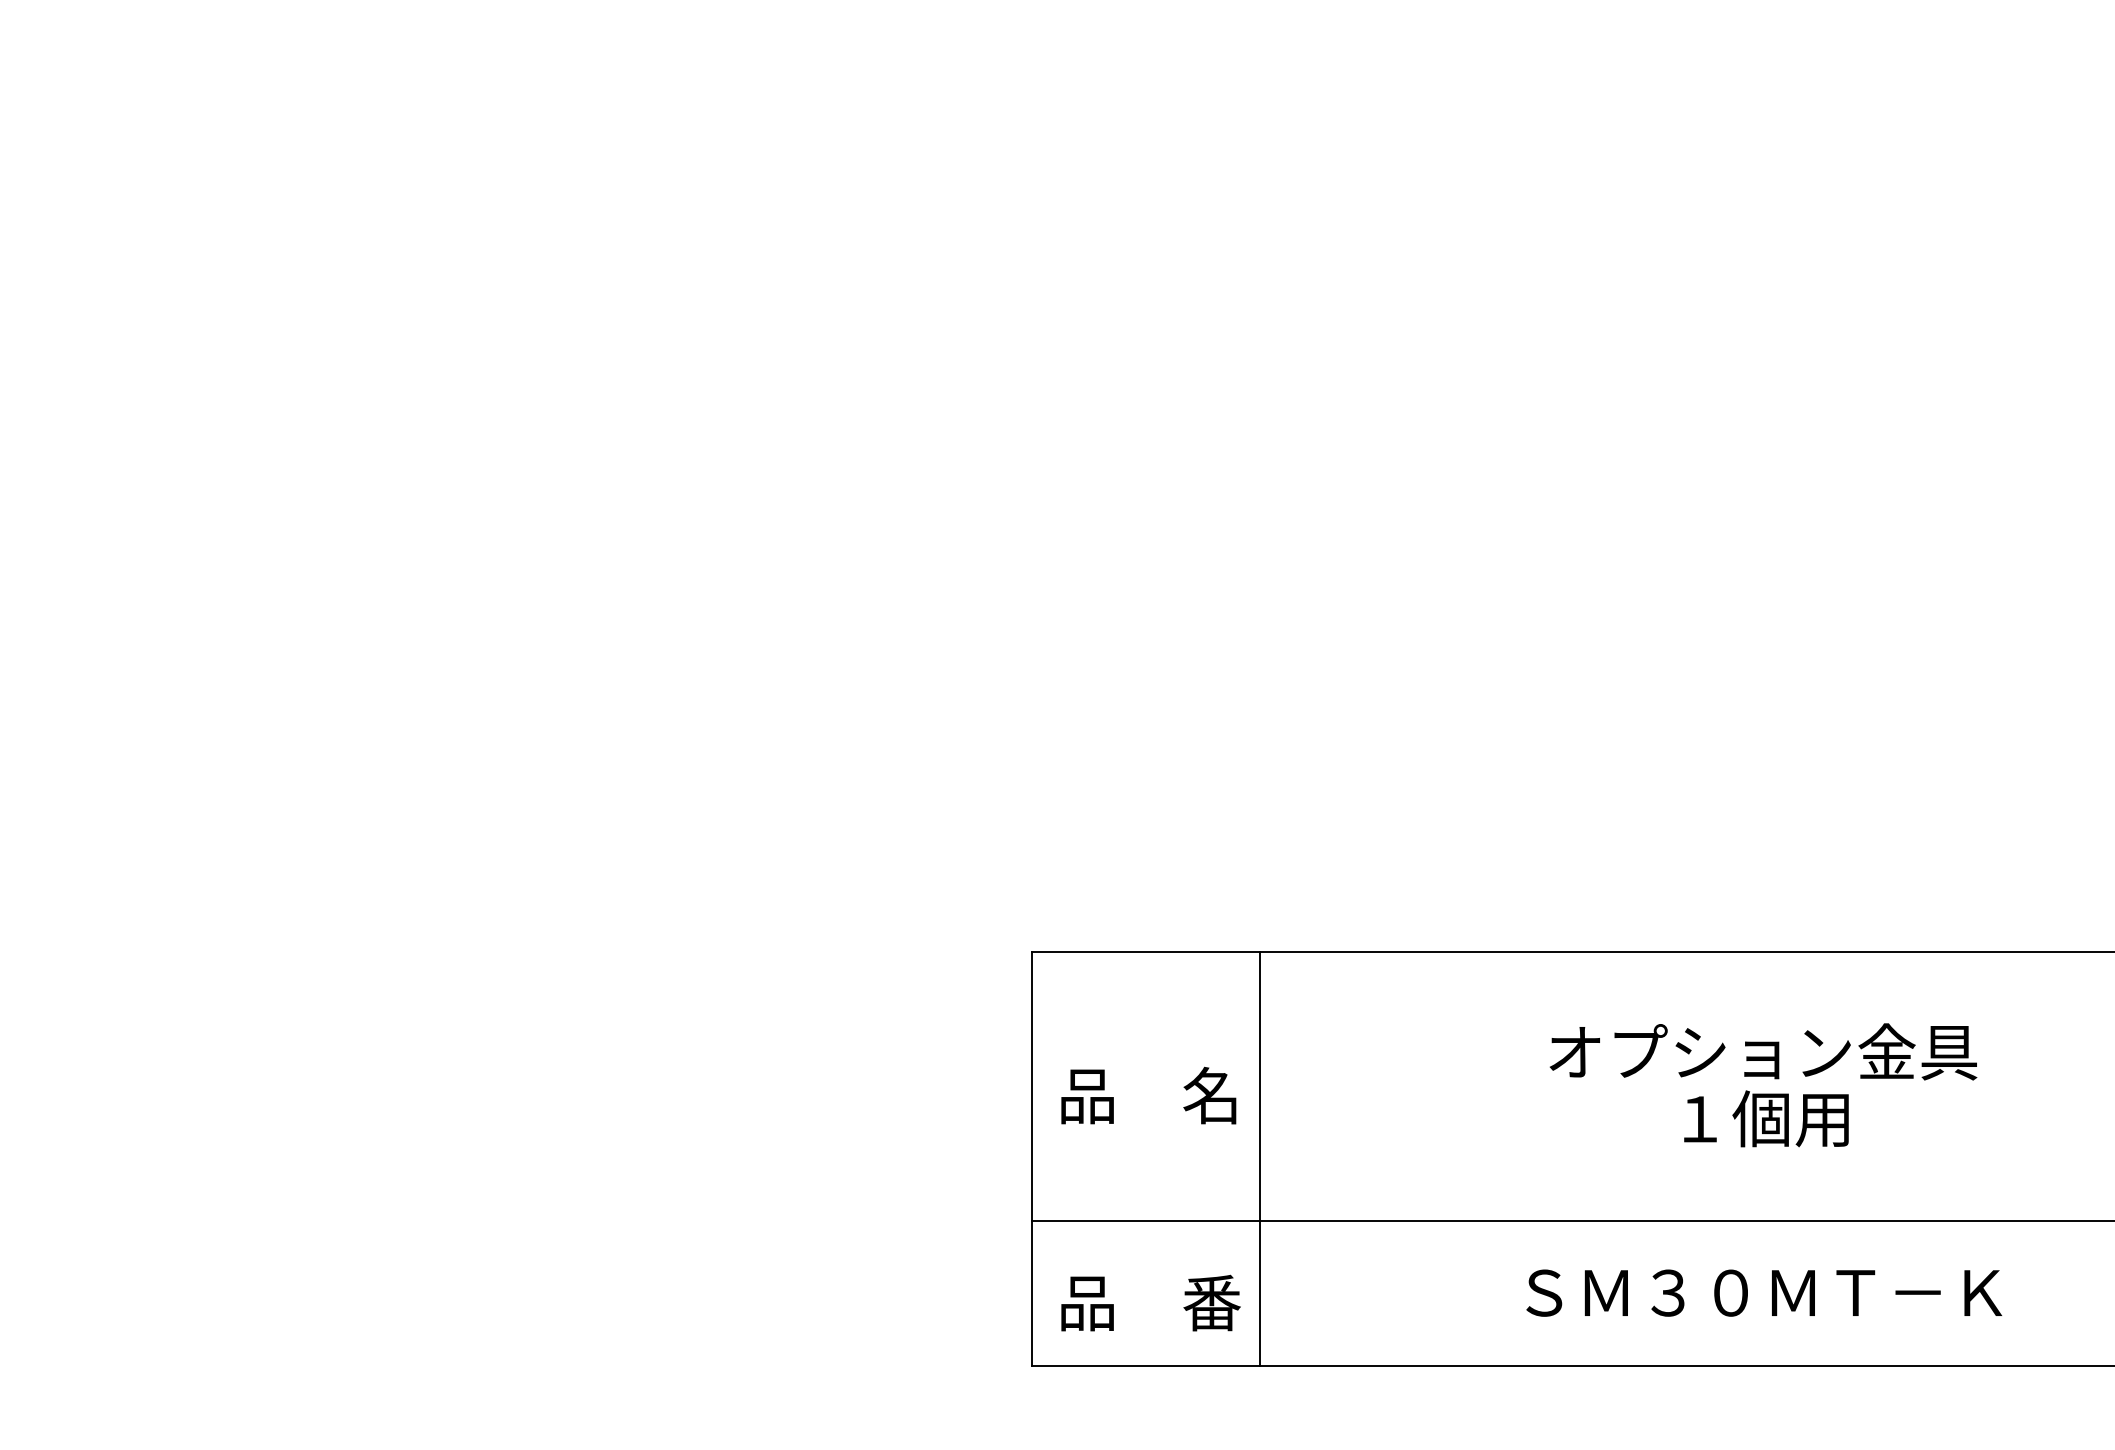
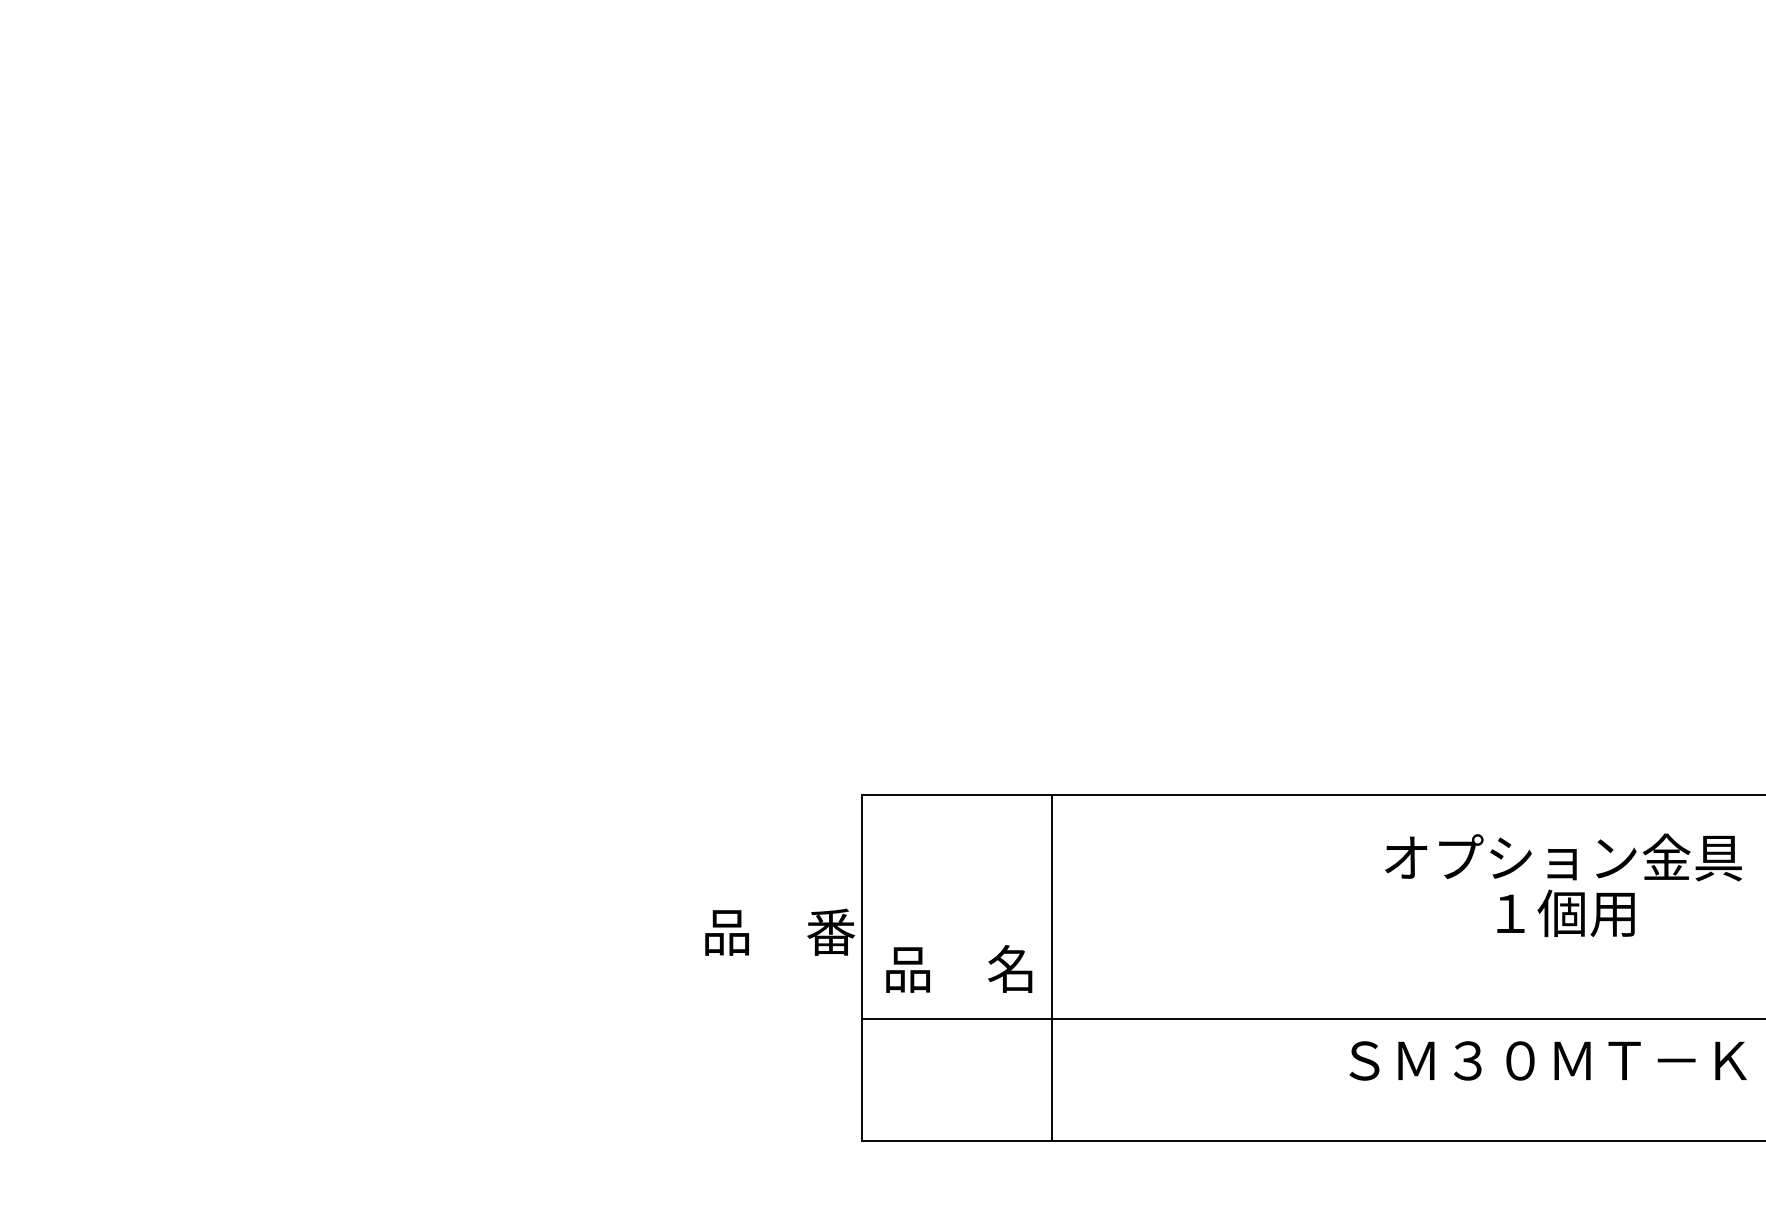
text: (1763, 1085) -> (1563, 885), moved
text: (1149, 1095) -> (959, 968), moved
text: (1763, 1292) -> (1547, 1060), moved
text: (1151, 1302) -> (780, 931), moved

